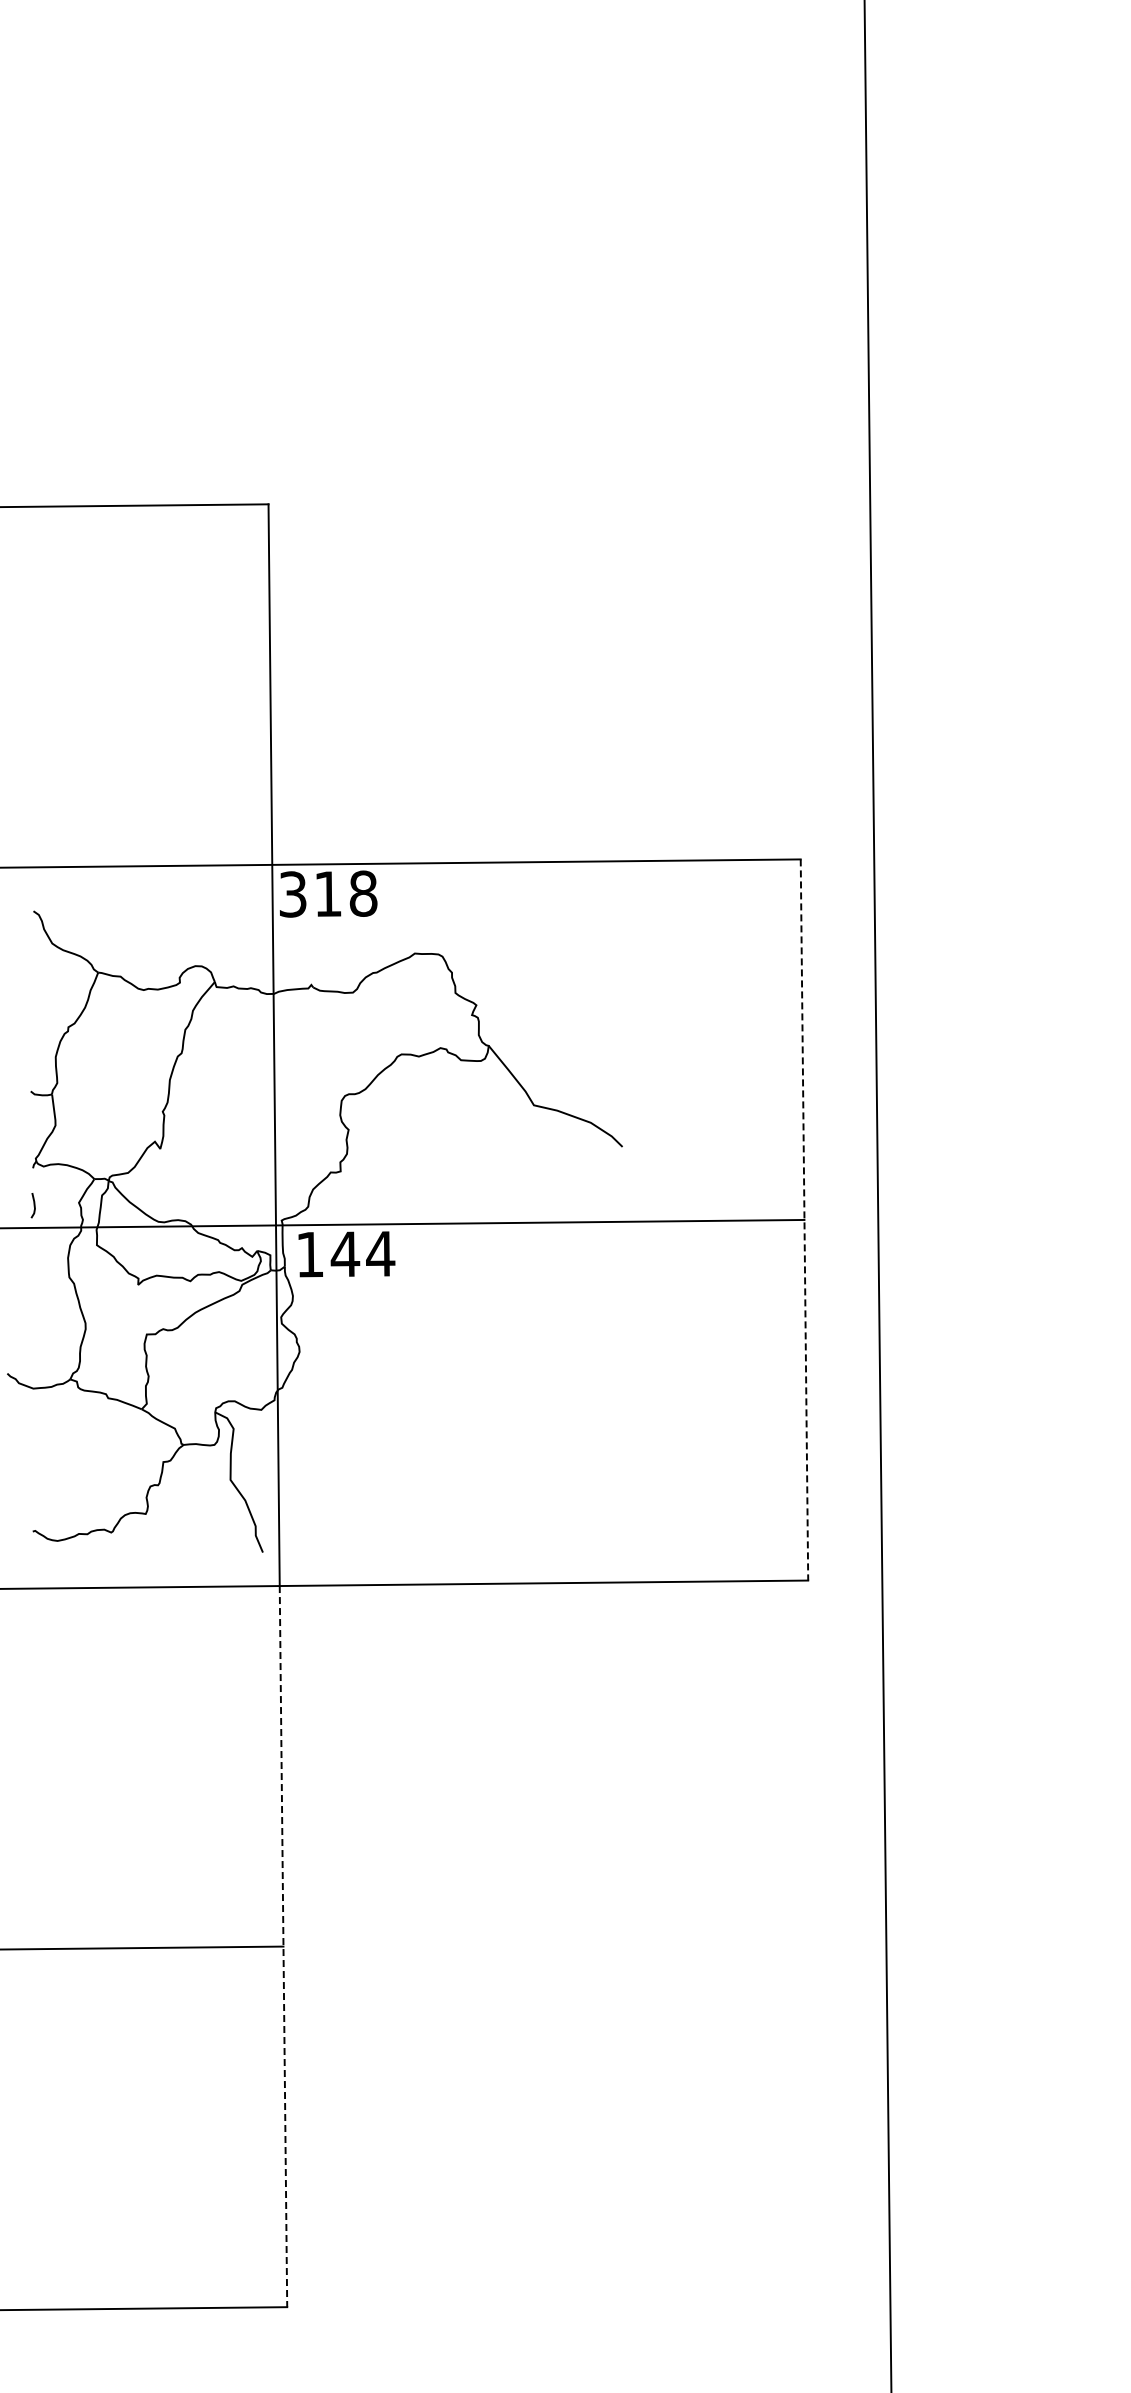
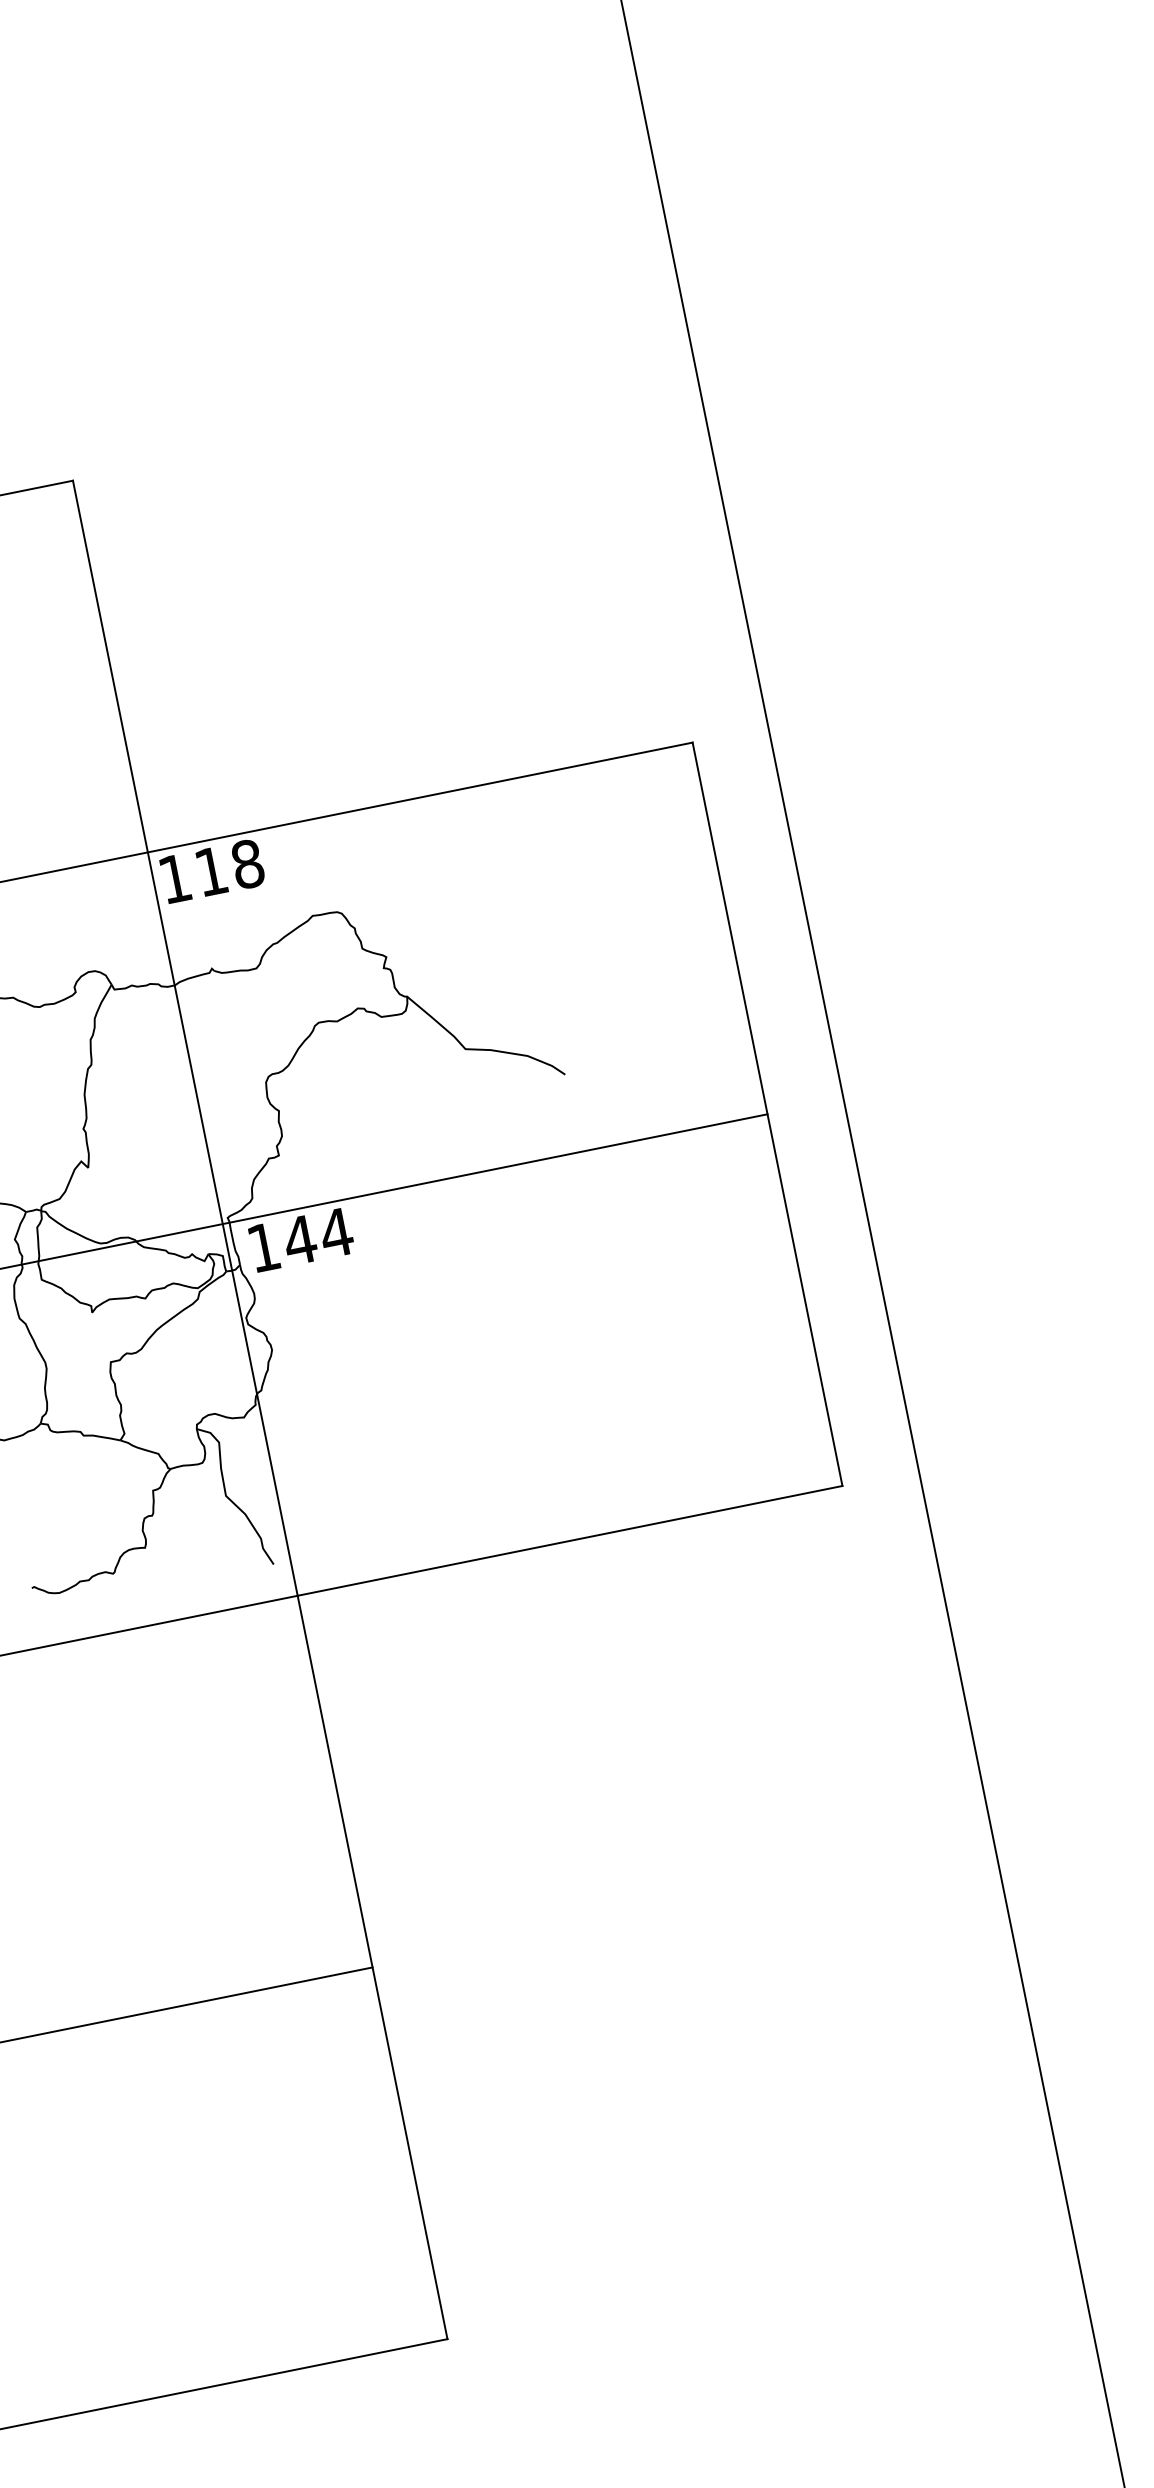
text: (292, 894) -> (174, 879), 318 -> 118
line: (804, 1219) -> (767, 1113), dashed -> solid
line: (283, 1946) -> (372, 1967), dashed -> solid

